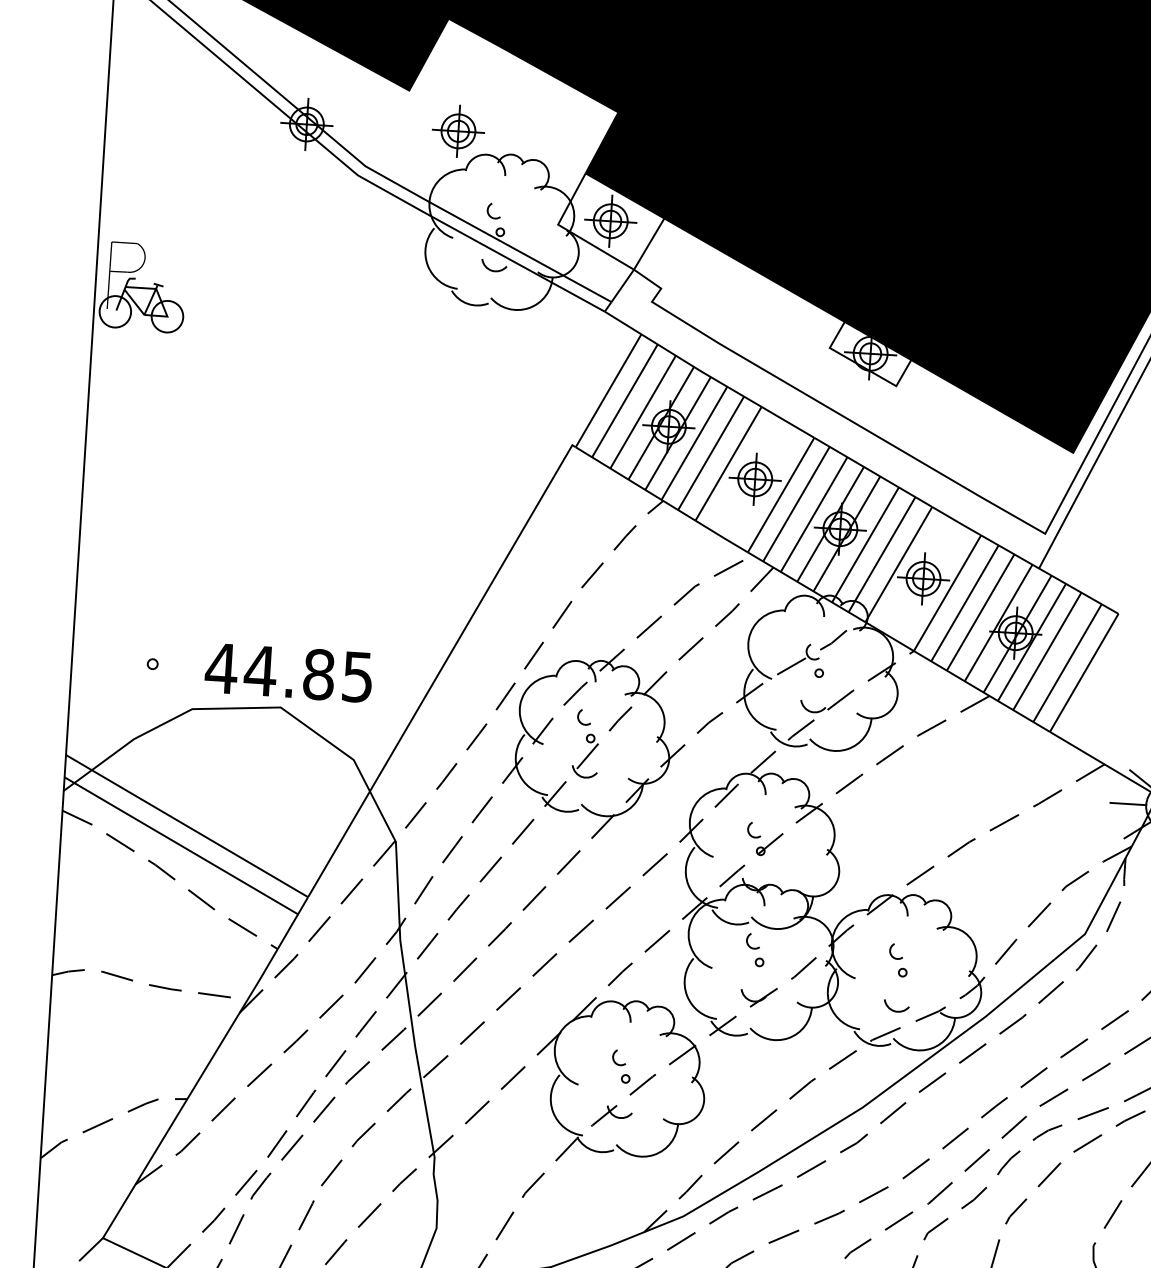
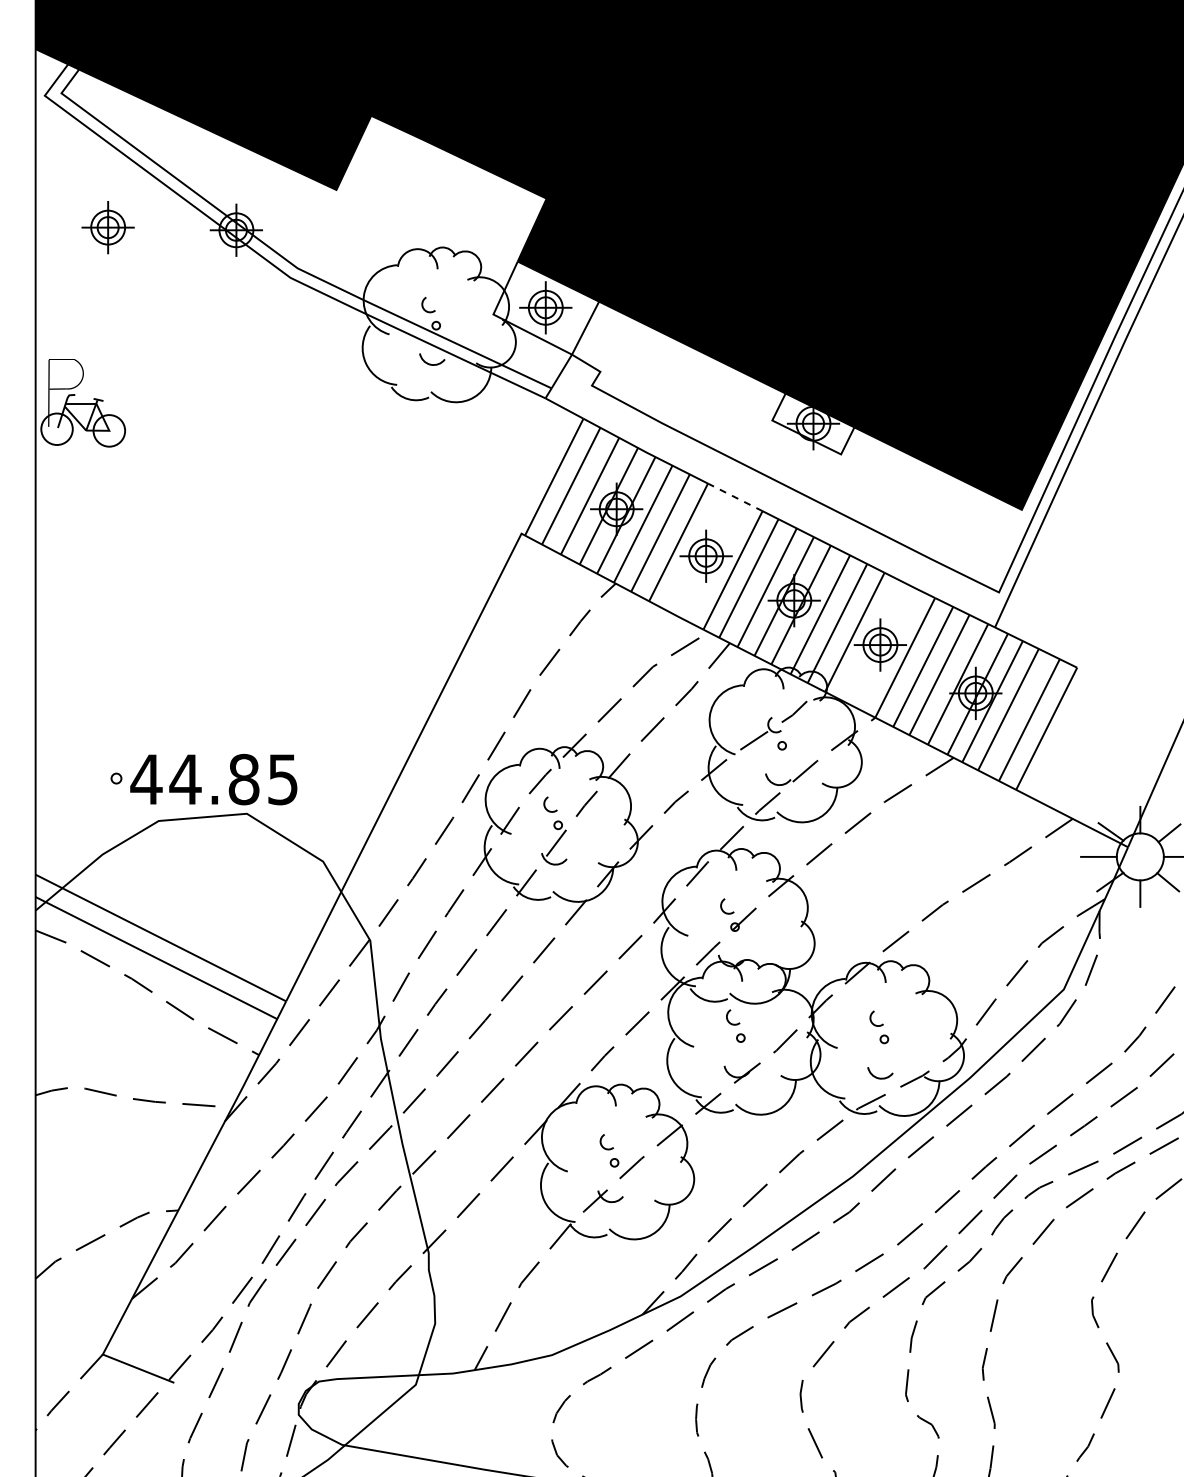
part: (457, 131) -> (107, 227), moved
line: (788, 422) -> (735, 497), solid -> dashed
text: (288, 672) -> (213, 779), moved

